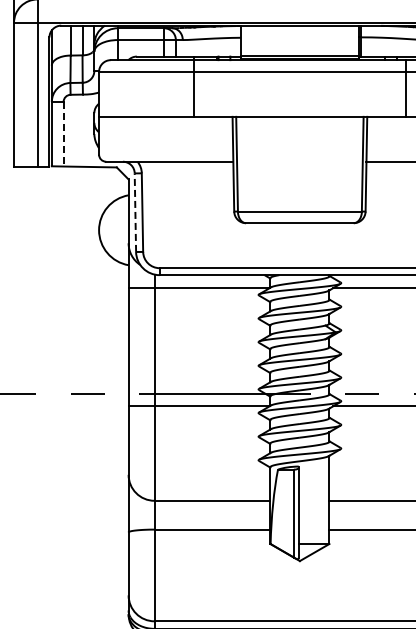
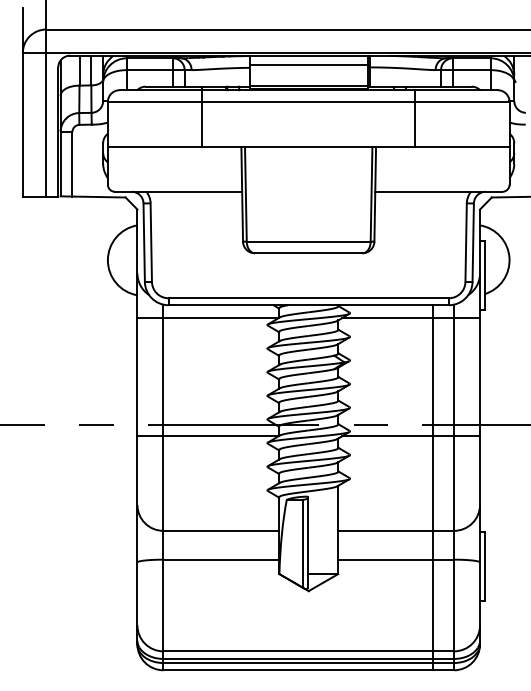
line: (299, 34) -> (308, 64), added
line: (63, 134) -> (72, 164), dashed -> solid
line: (135, 212) -> (144, 242), dashed -> solid

